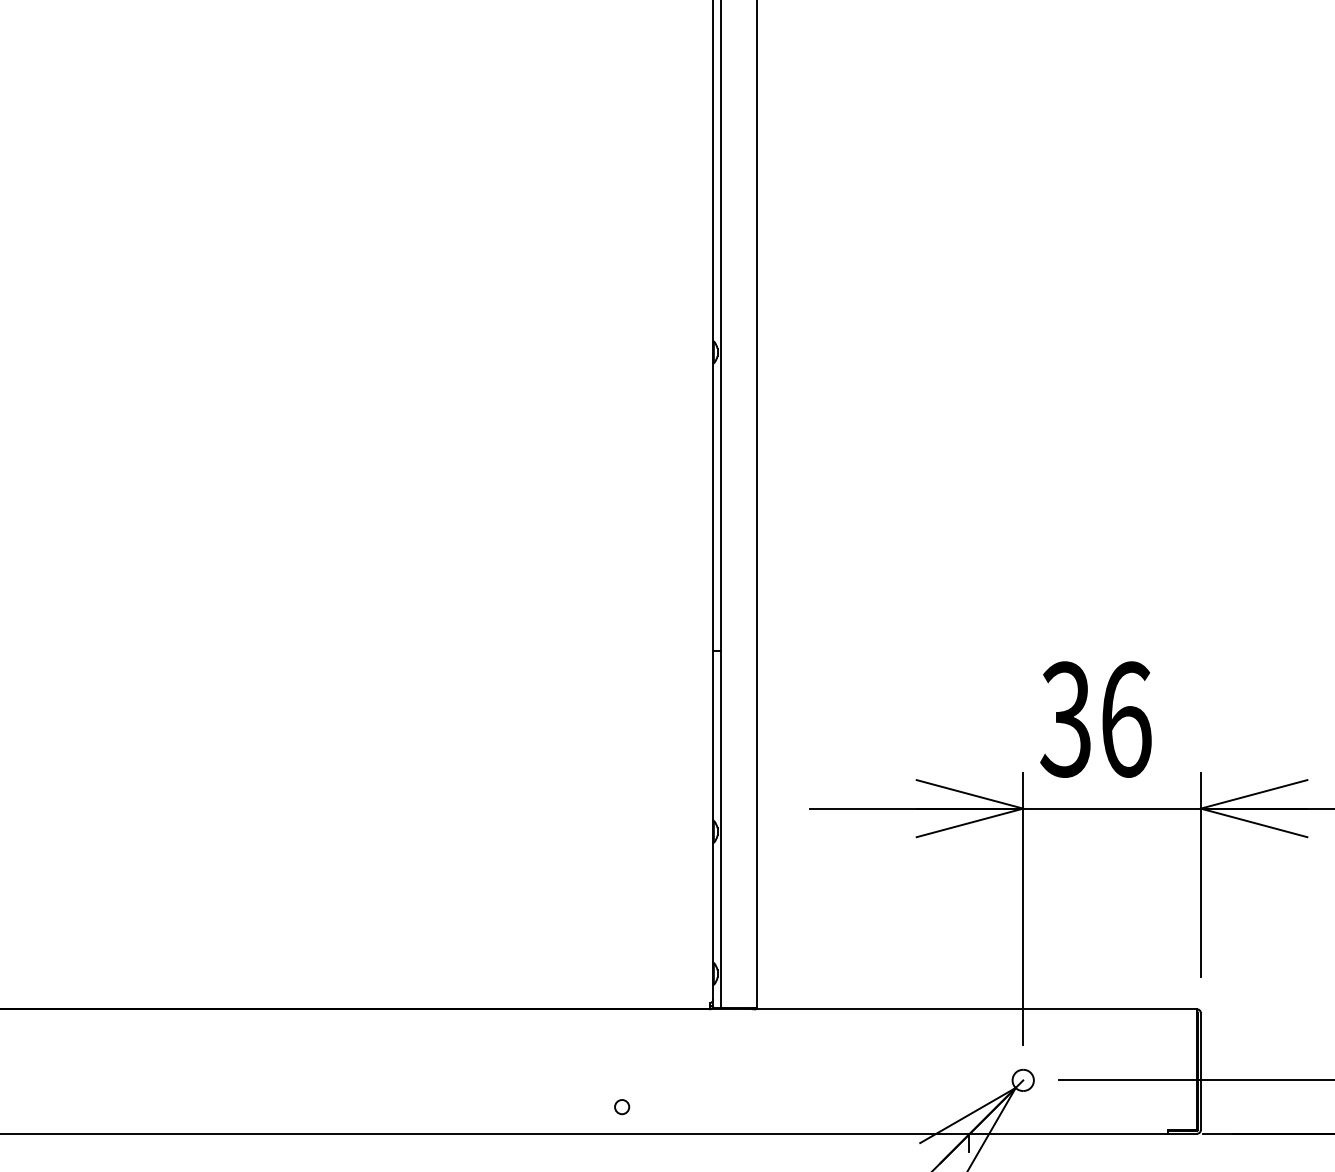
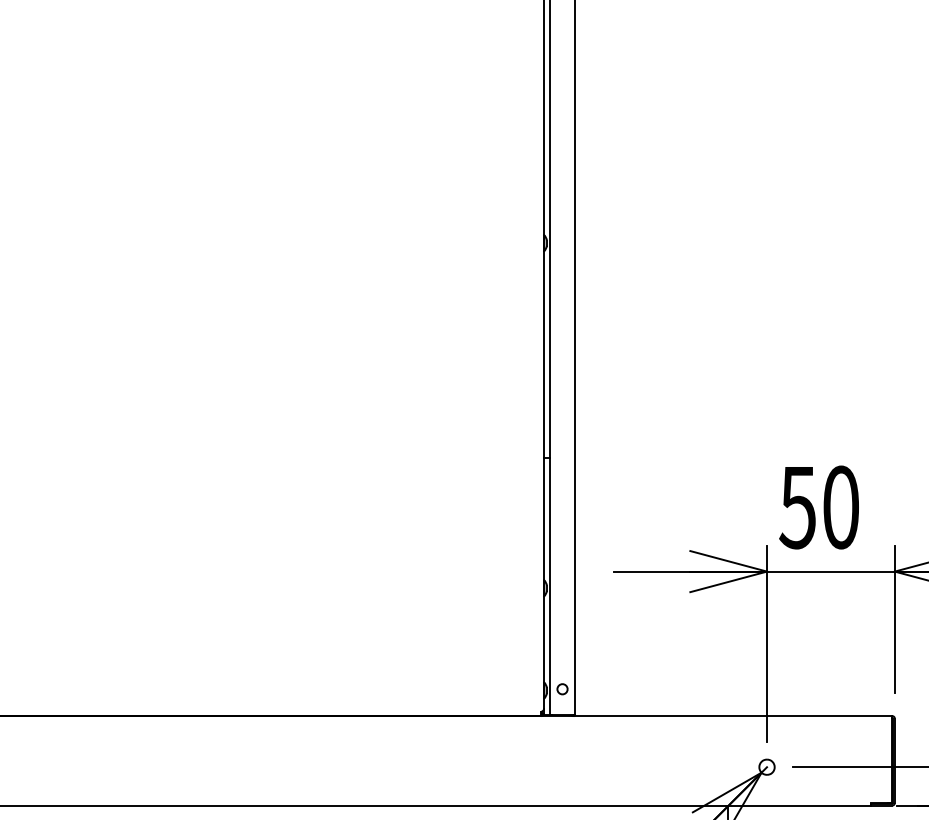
text: (1095, 719) -> (819, 507), 36 -> 50
circle: (622, 1107) -> (562, 689), moved

